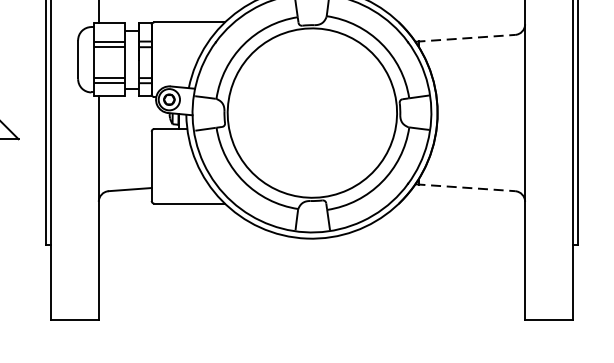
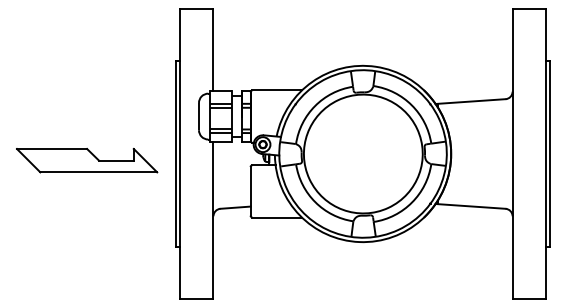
line: (466, 38) -> (471, 101), dashed -> solid
line: (466, 187) -> (471, 206), dashed -> solid

